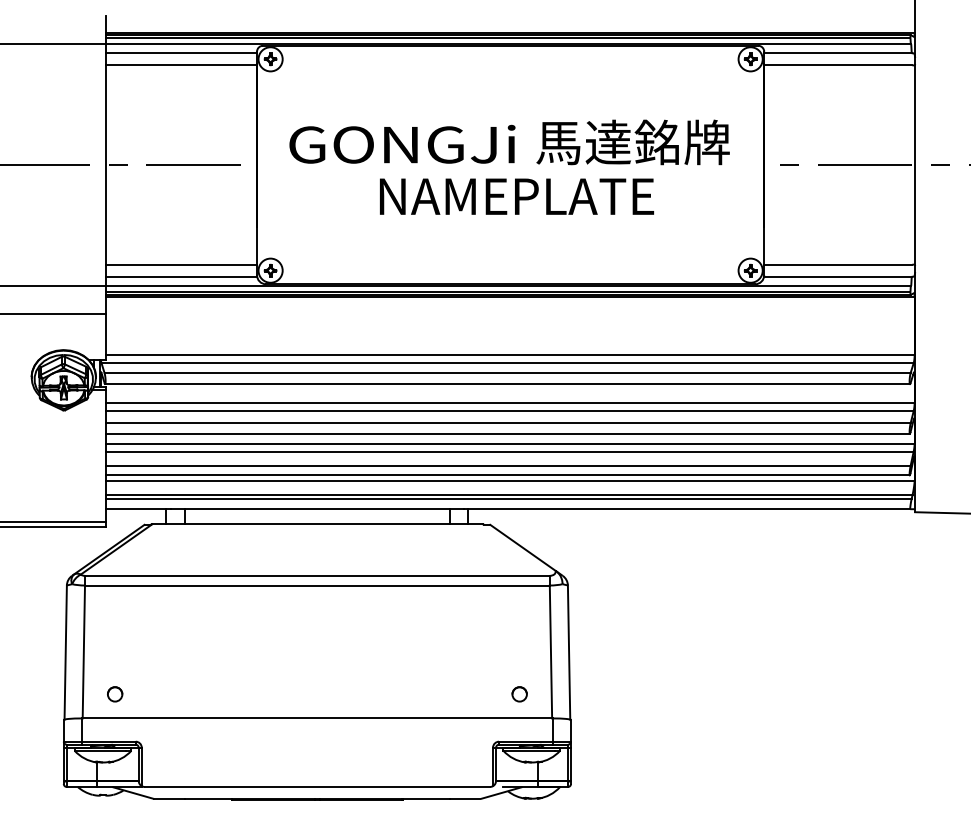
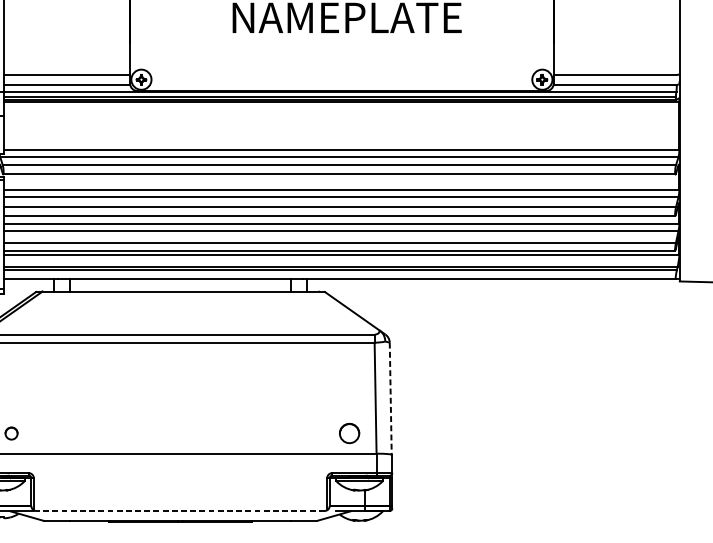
line: (569, 653) -> (391, 399), solid -> dashed
circle: (519, 694) -> (349, 433), size x1.6
line: (317, 786) -> (180, 510), solid -> dashed

